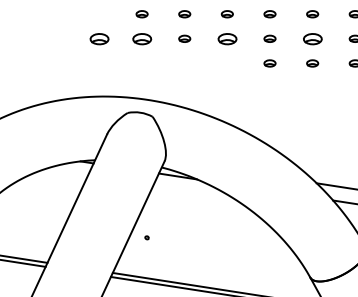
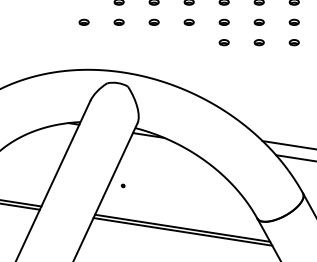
part: (98, 37) -> (83, 21), size x0.62
part: (141, 37) -> (118, 21), size x0.62
part: (226, 37) -> (188, 21), size x0.62
part: (311, 37) -> (258, 21), size x0.62

